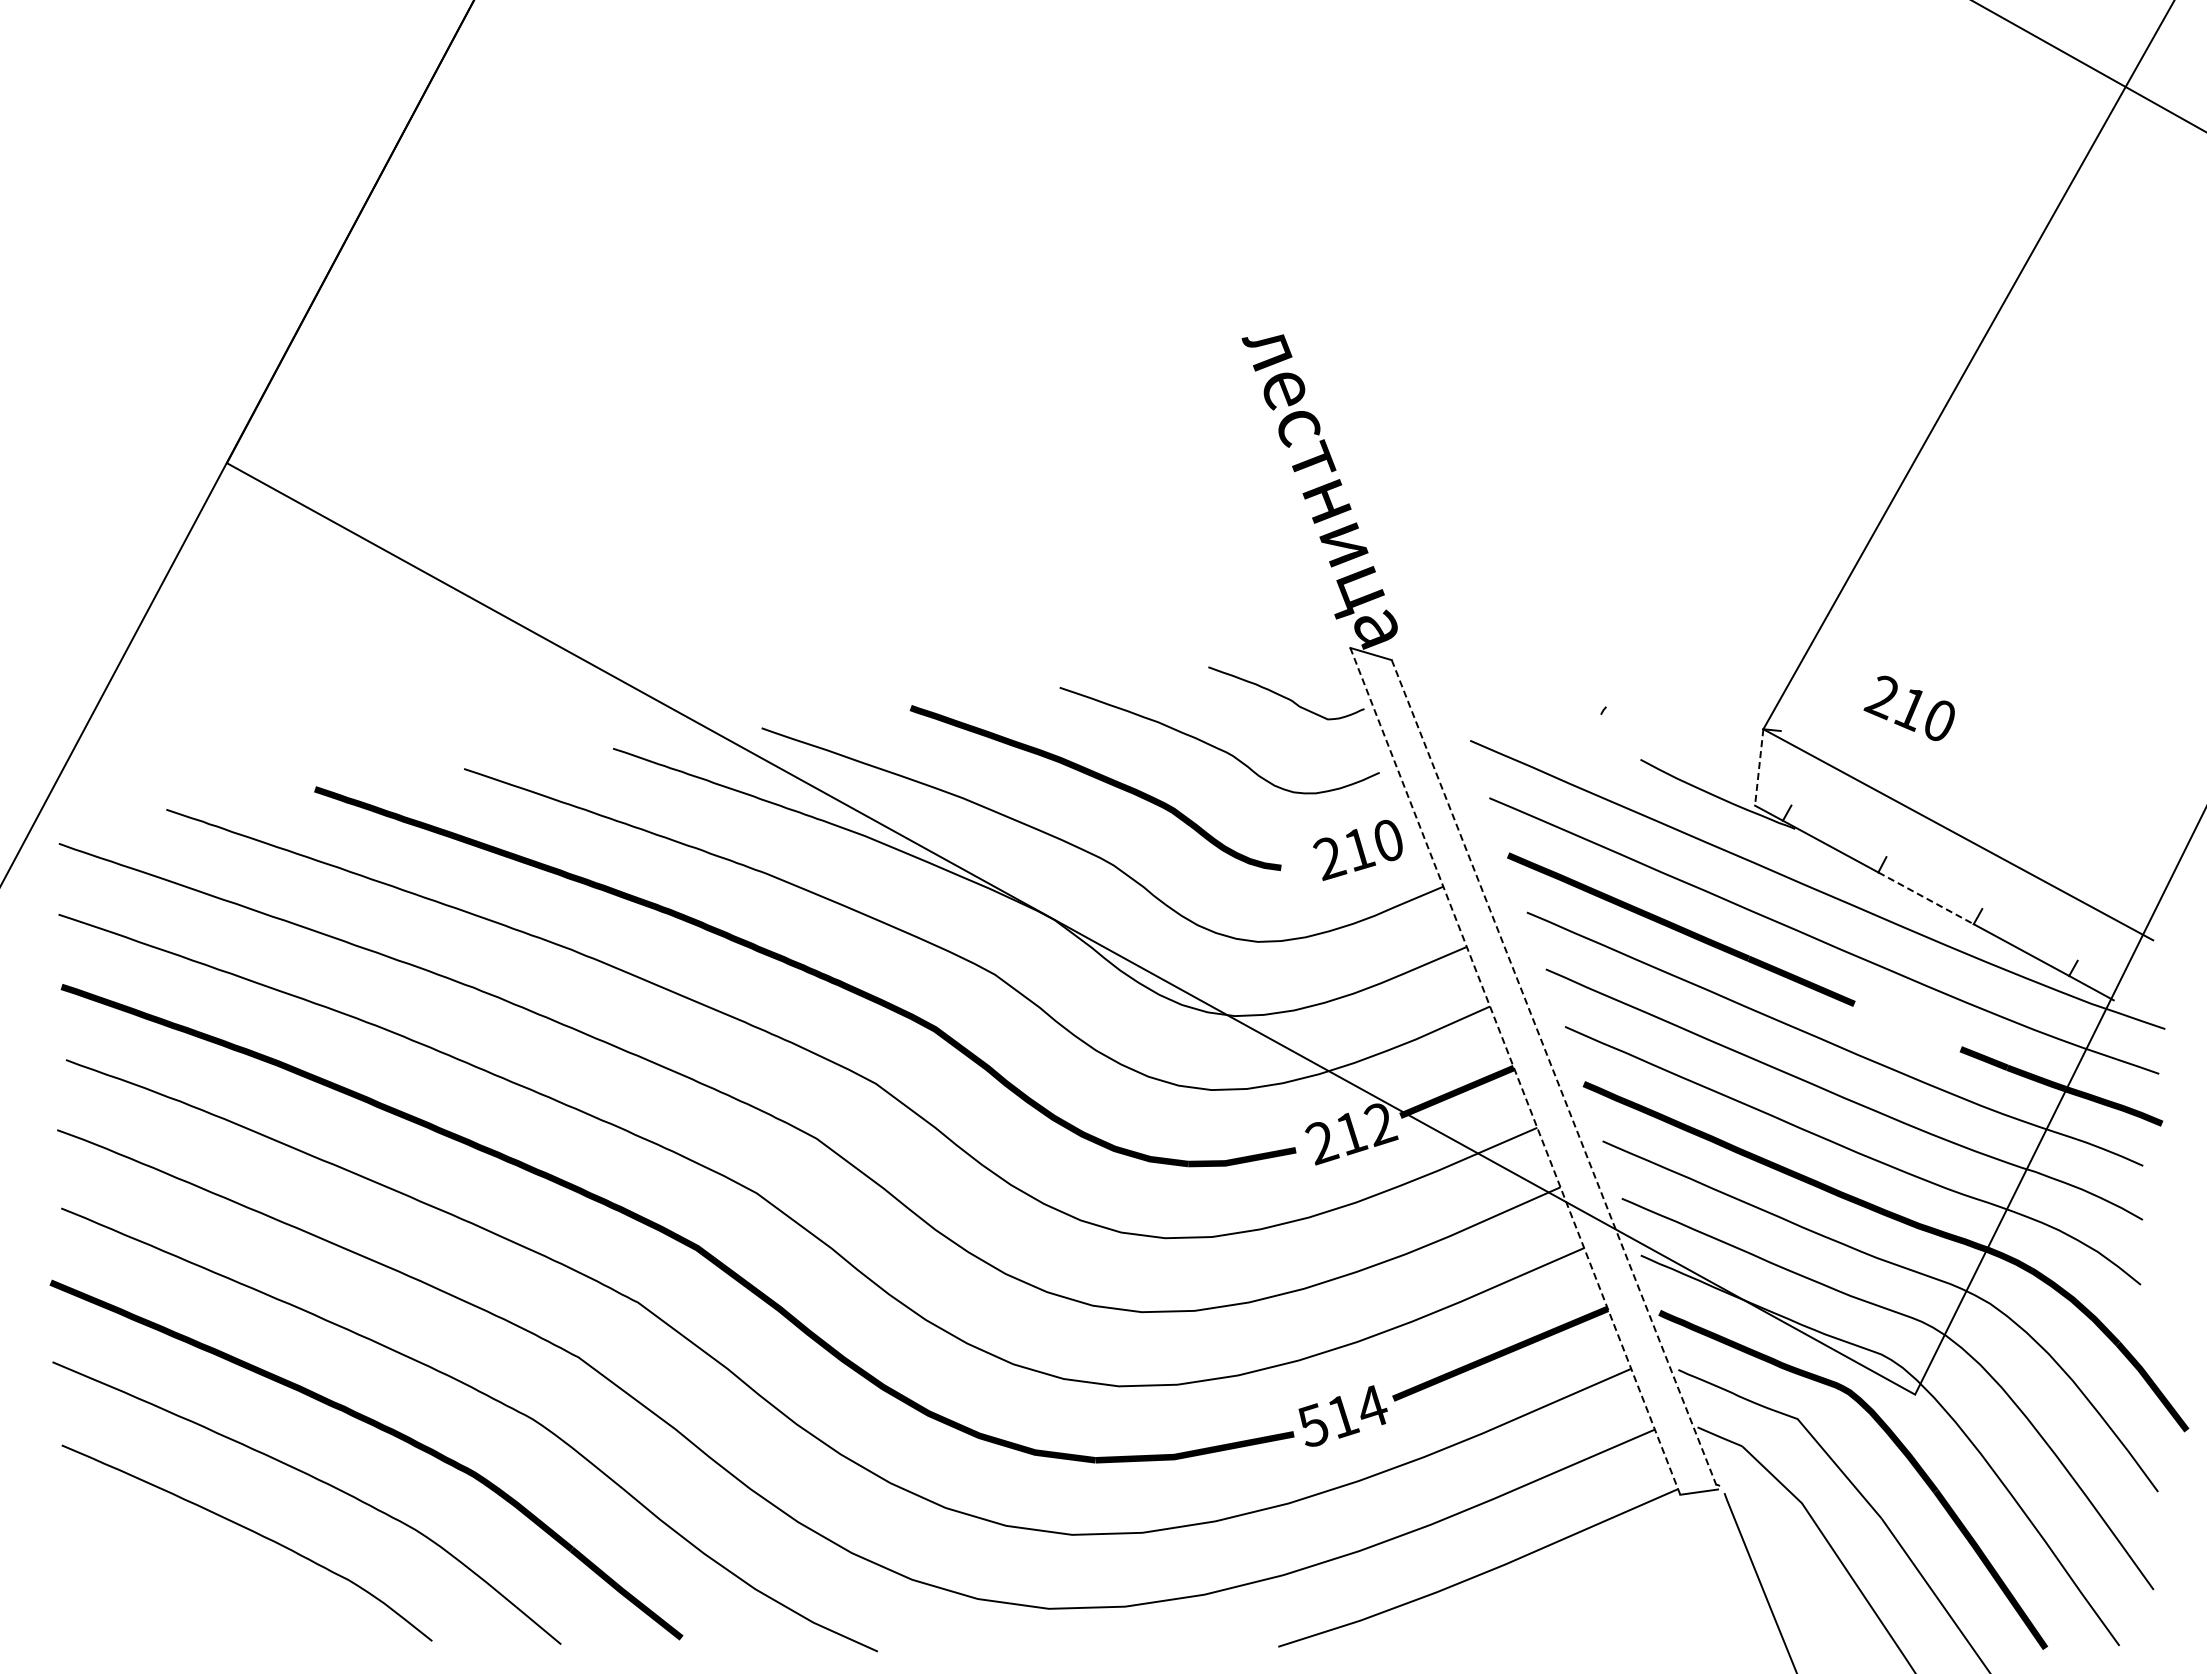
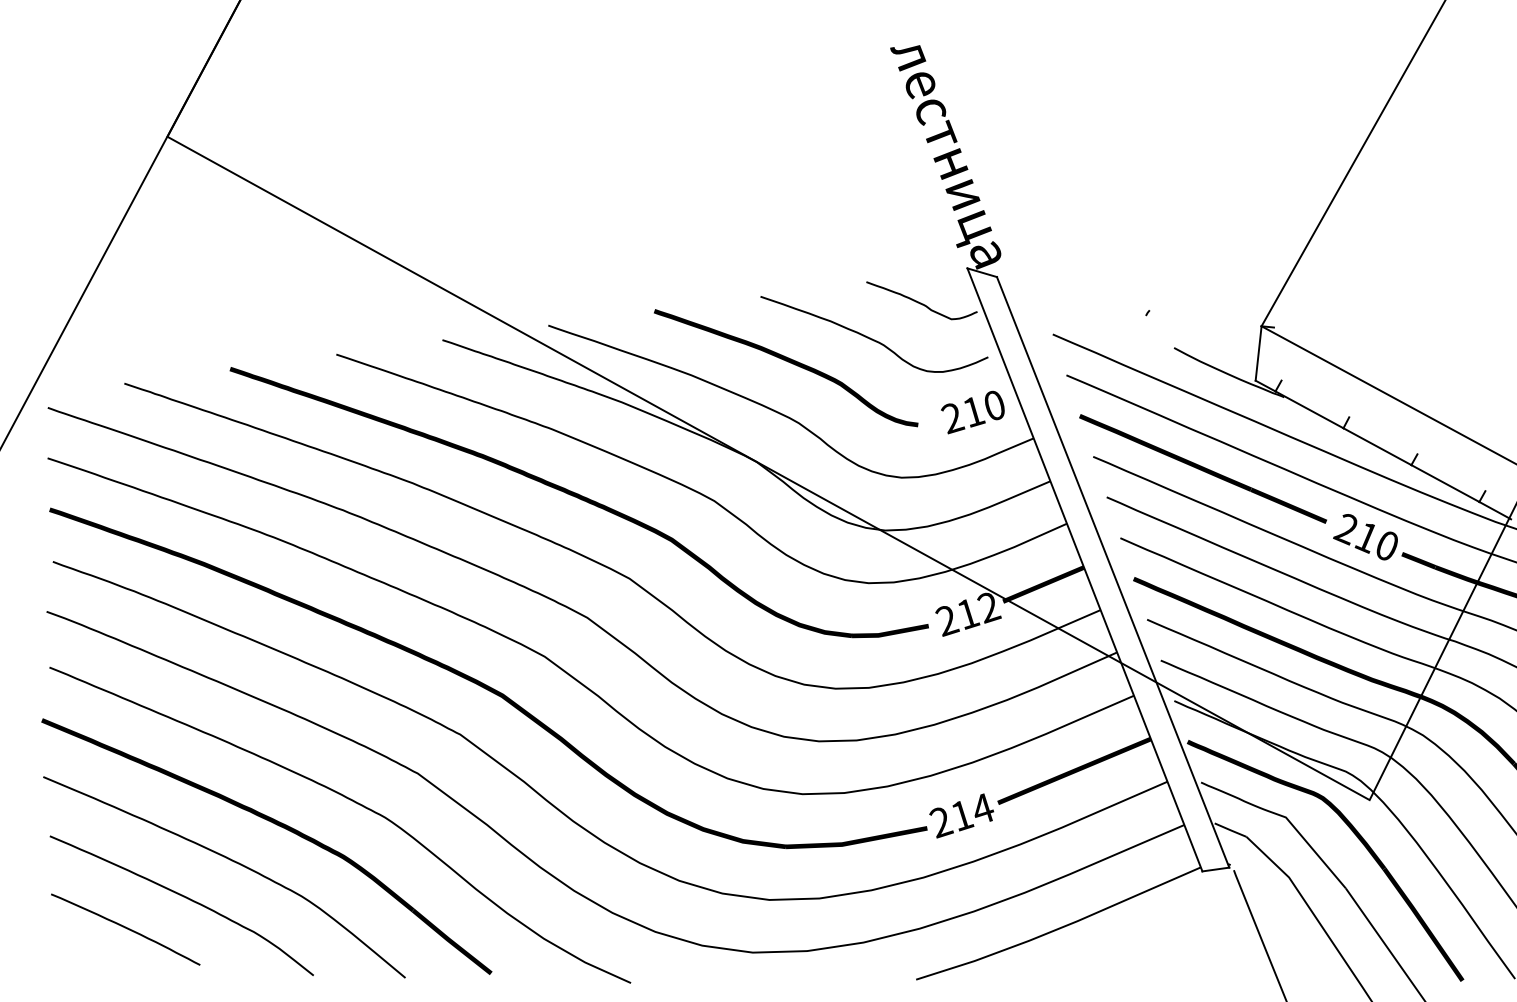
text: (1908, 708) -> (1364, 537), moved
line: (1759, 767) -> (1258, 353), dashed -> solid
line: (1926, 898) -> (1377, 446), dashed -> solid
line: (1515, 1070) -> (1085, 569), dashed -> solid
line: (1554, 1074) -> (1112, 572), dashed -> solid
text: (1313, 1425) -> (941, 822), 514 -> 214
curve: (169, 1575) -> (126, 928), added

